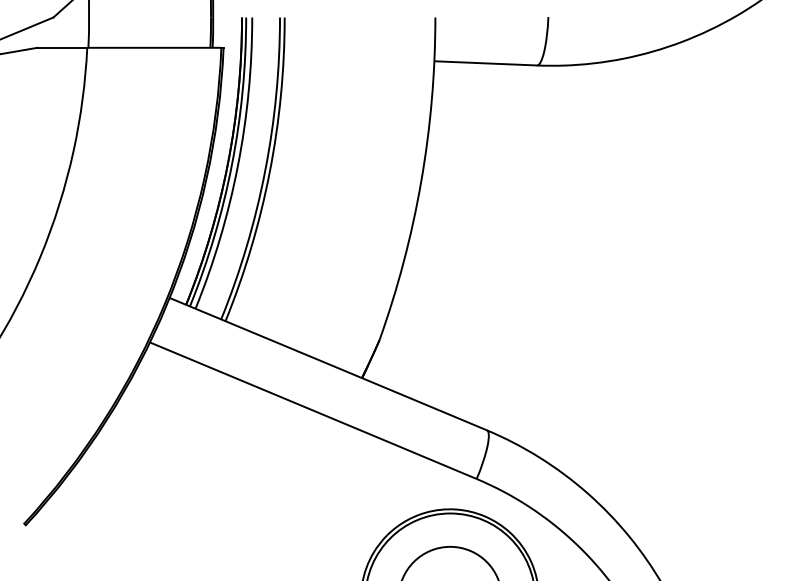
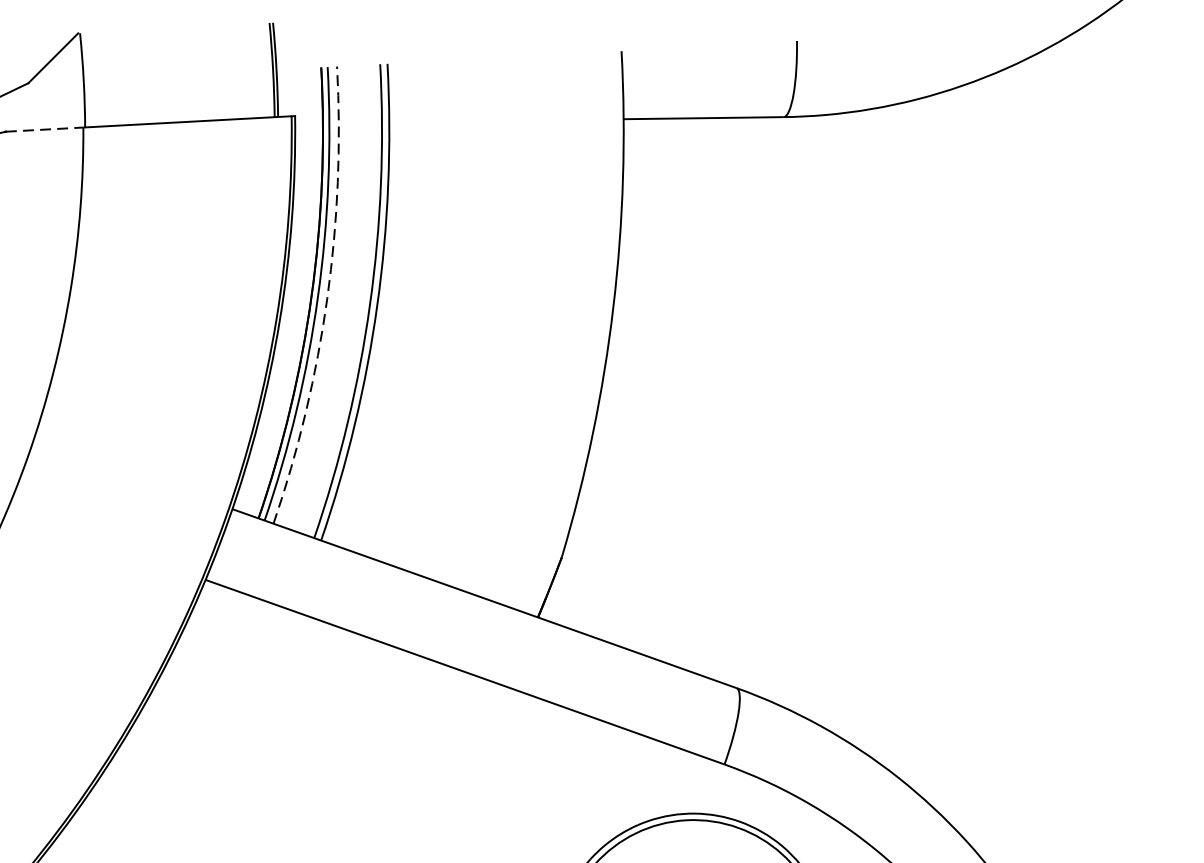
line: (62, 47) -> (44, 129), solid -> dashed
arc: (237, 165) -> (326, 297), solid -> dashed

